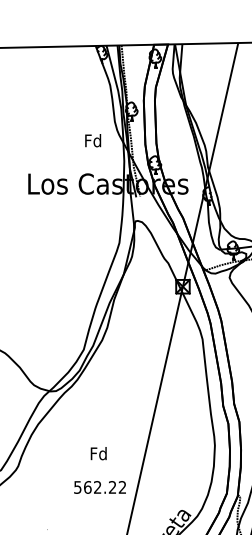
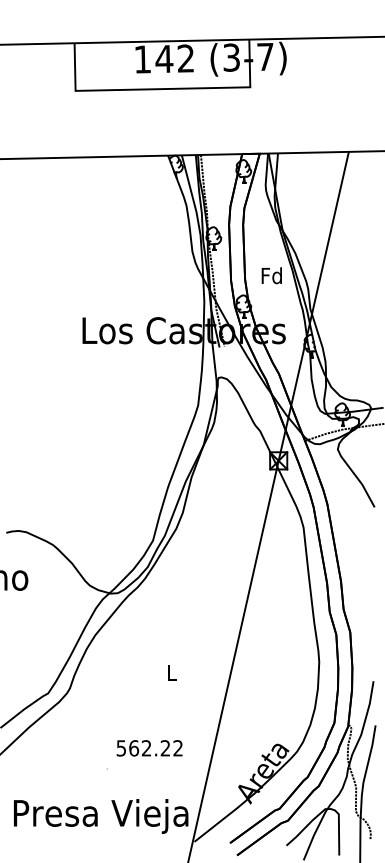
text: (92, 140) -> (271, 275), moved
text: (98, 453) -> (171, 672), Fd -> L
text: (99, 487) -> (149, 748), moved

